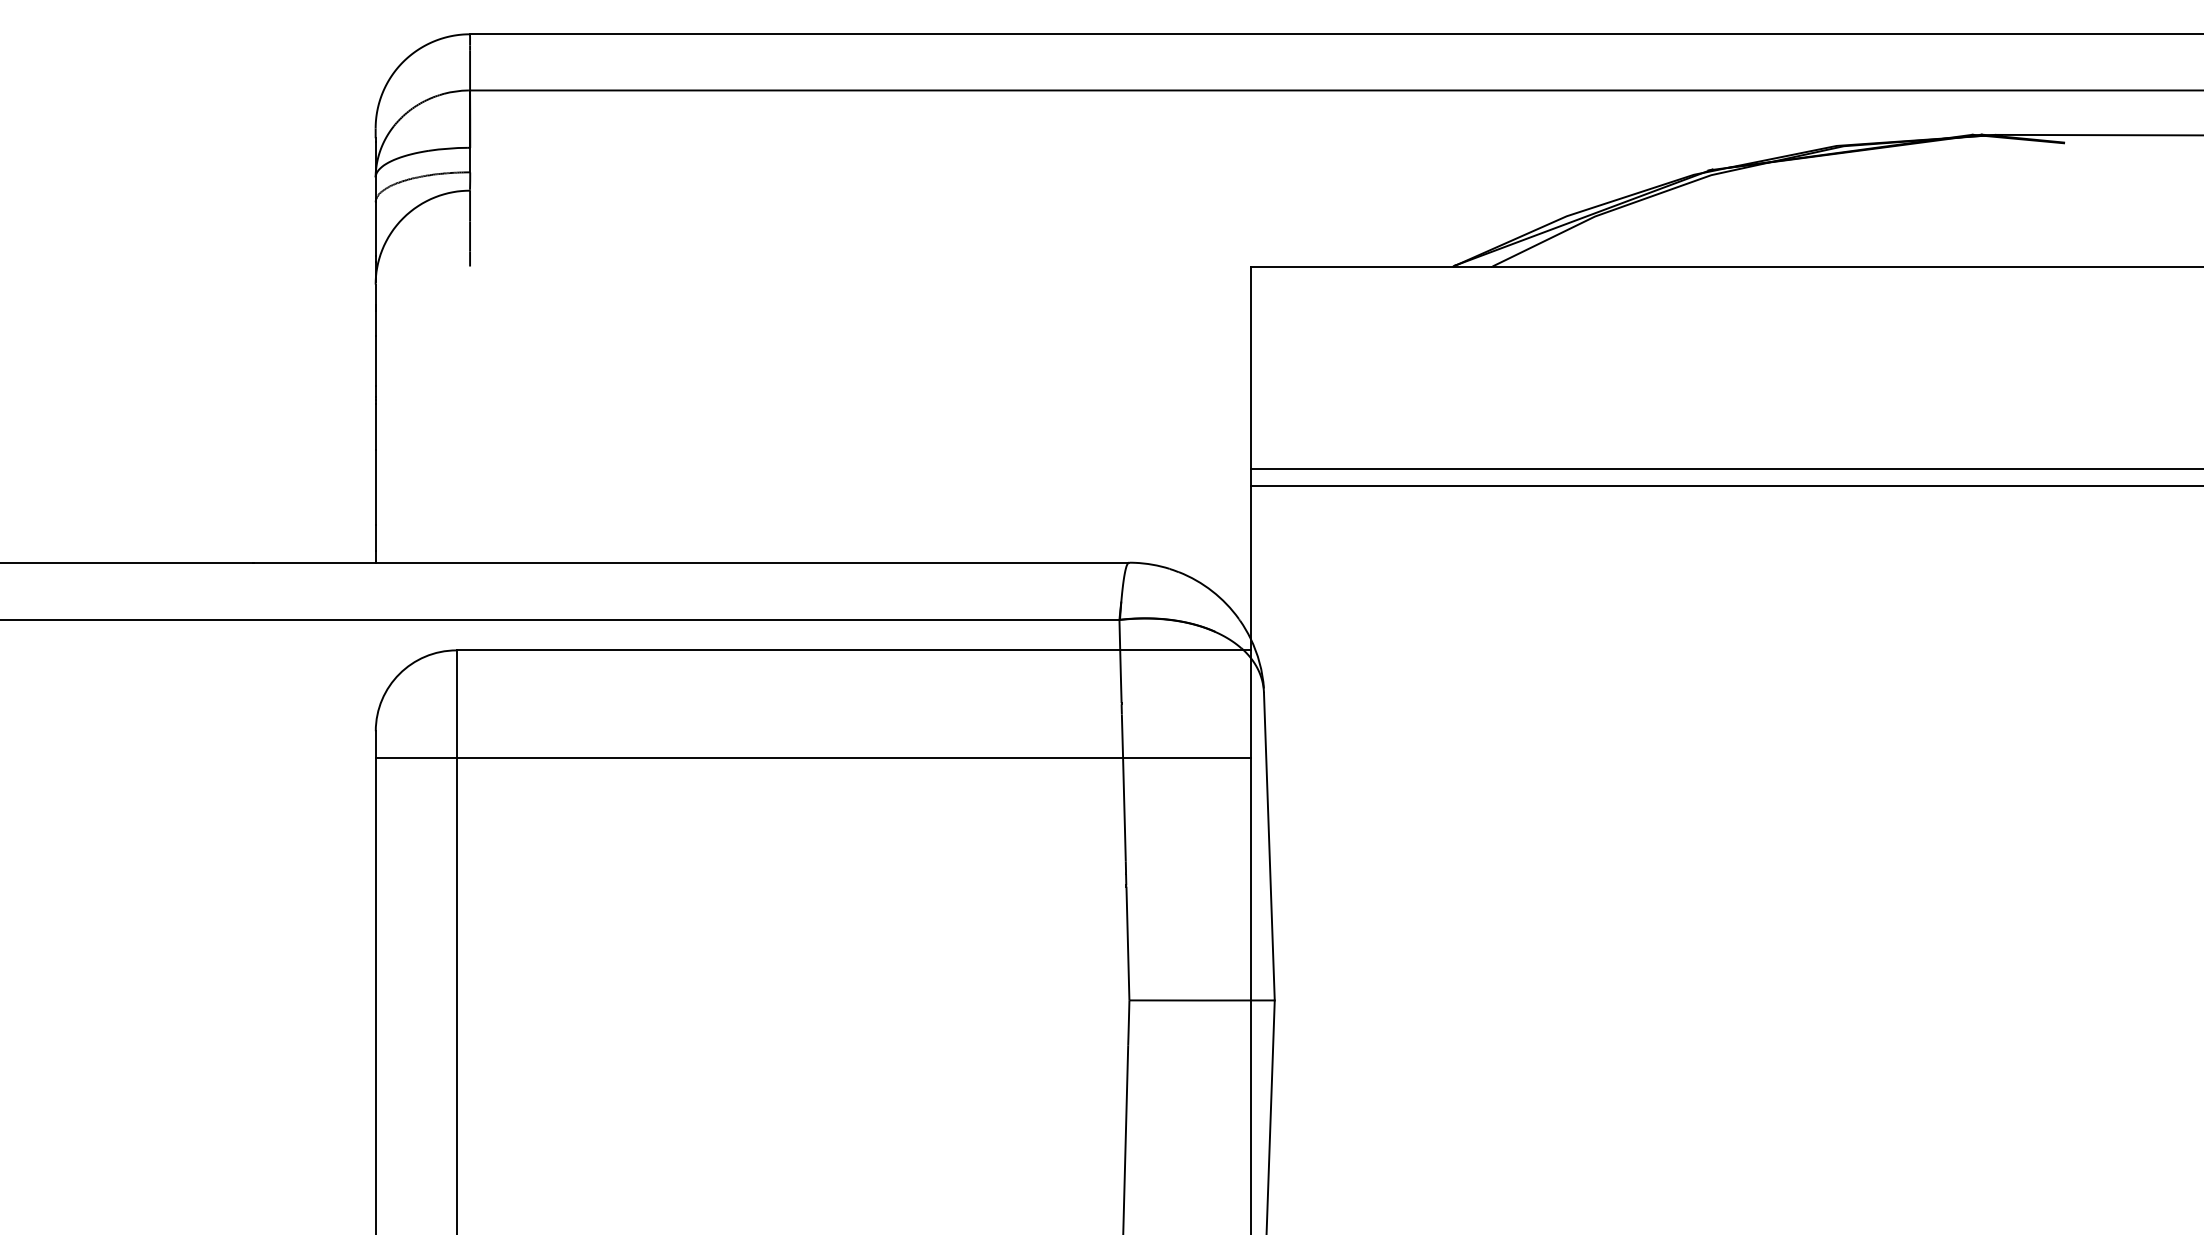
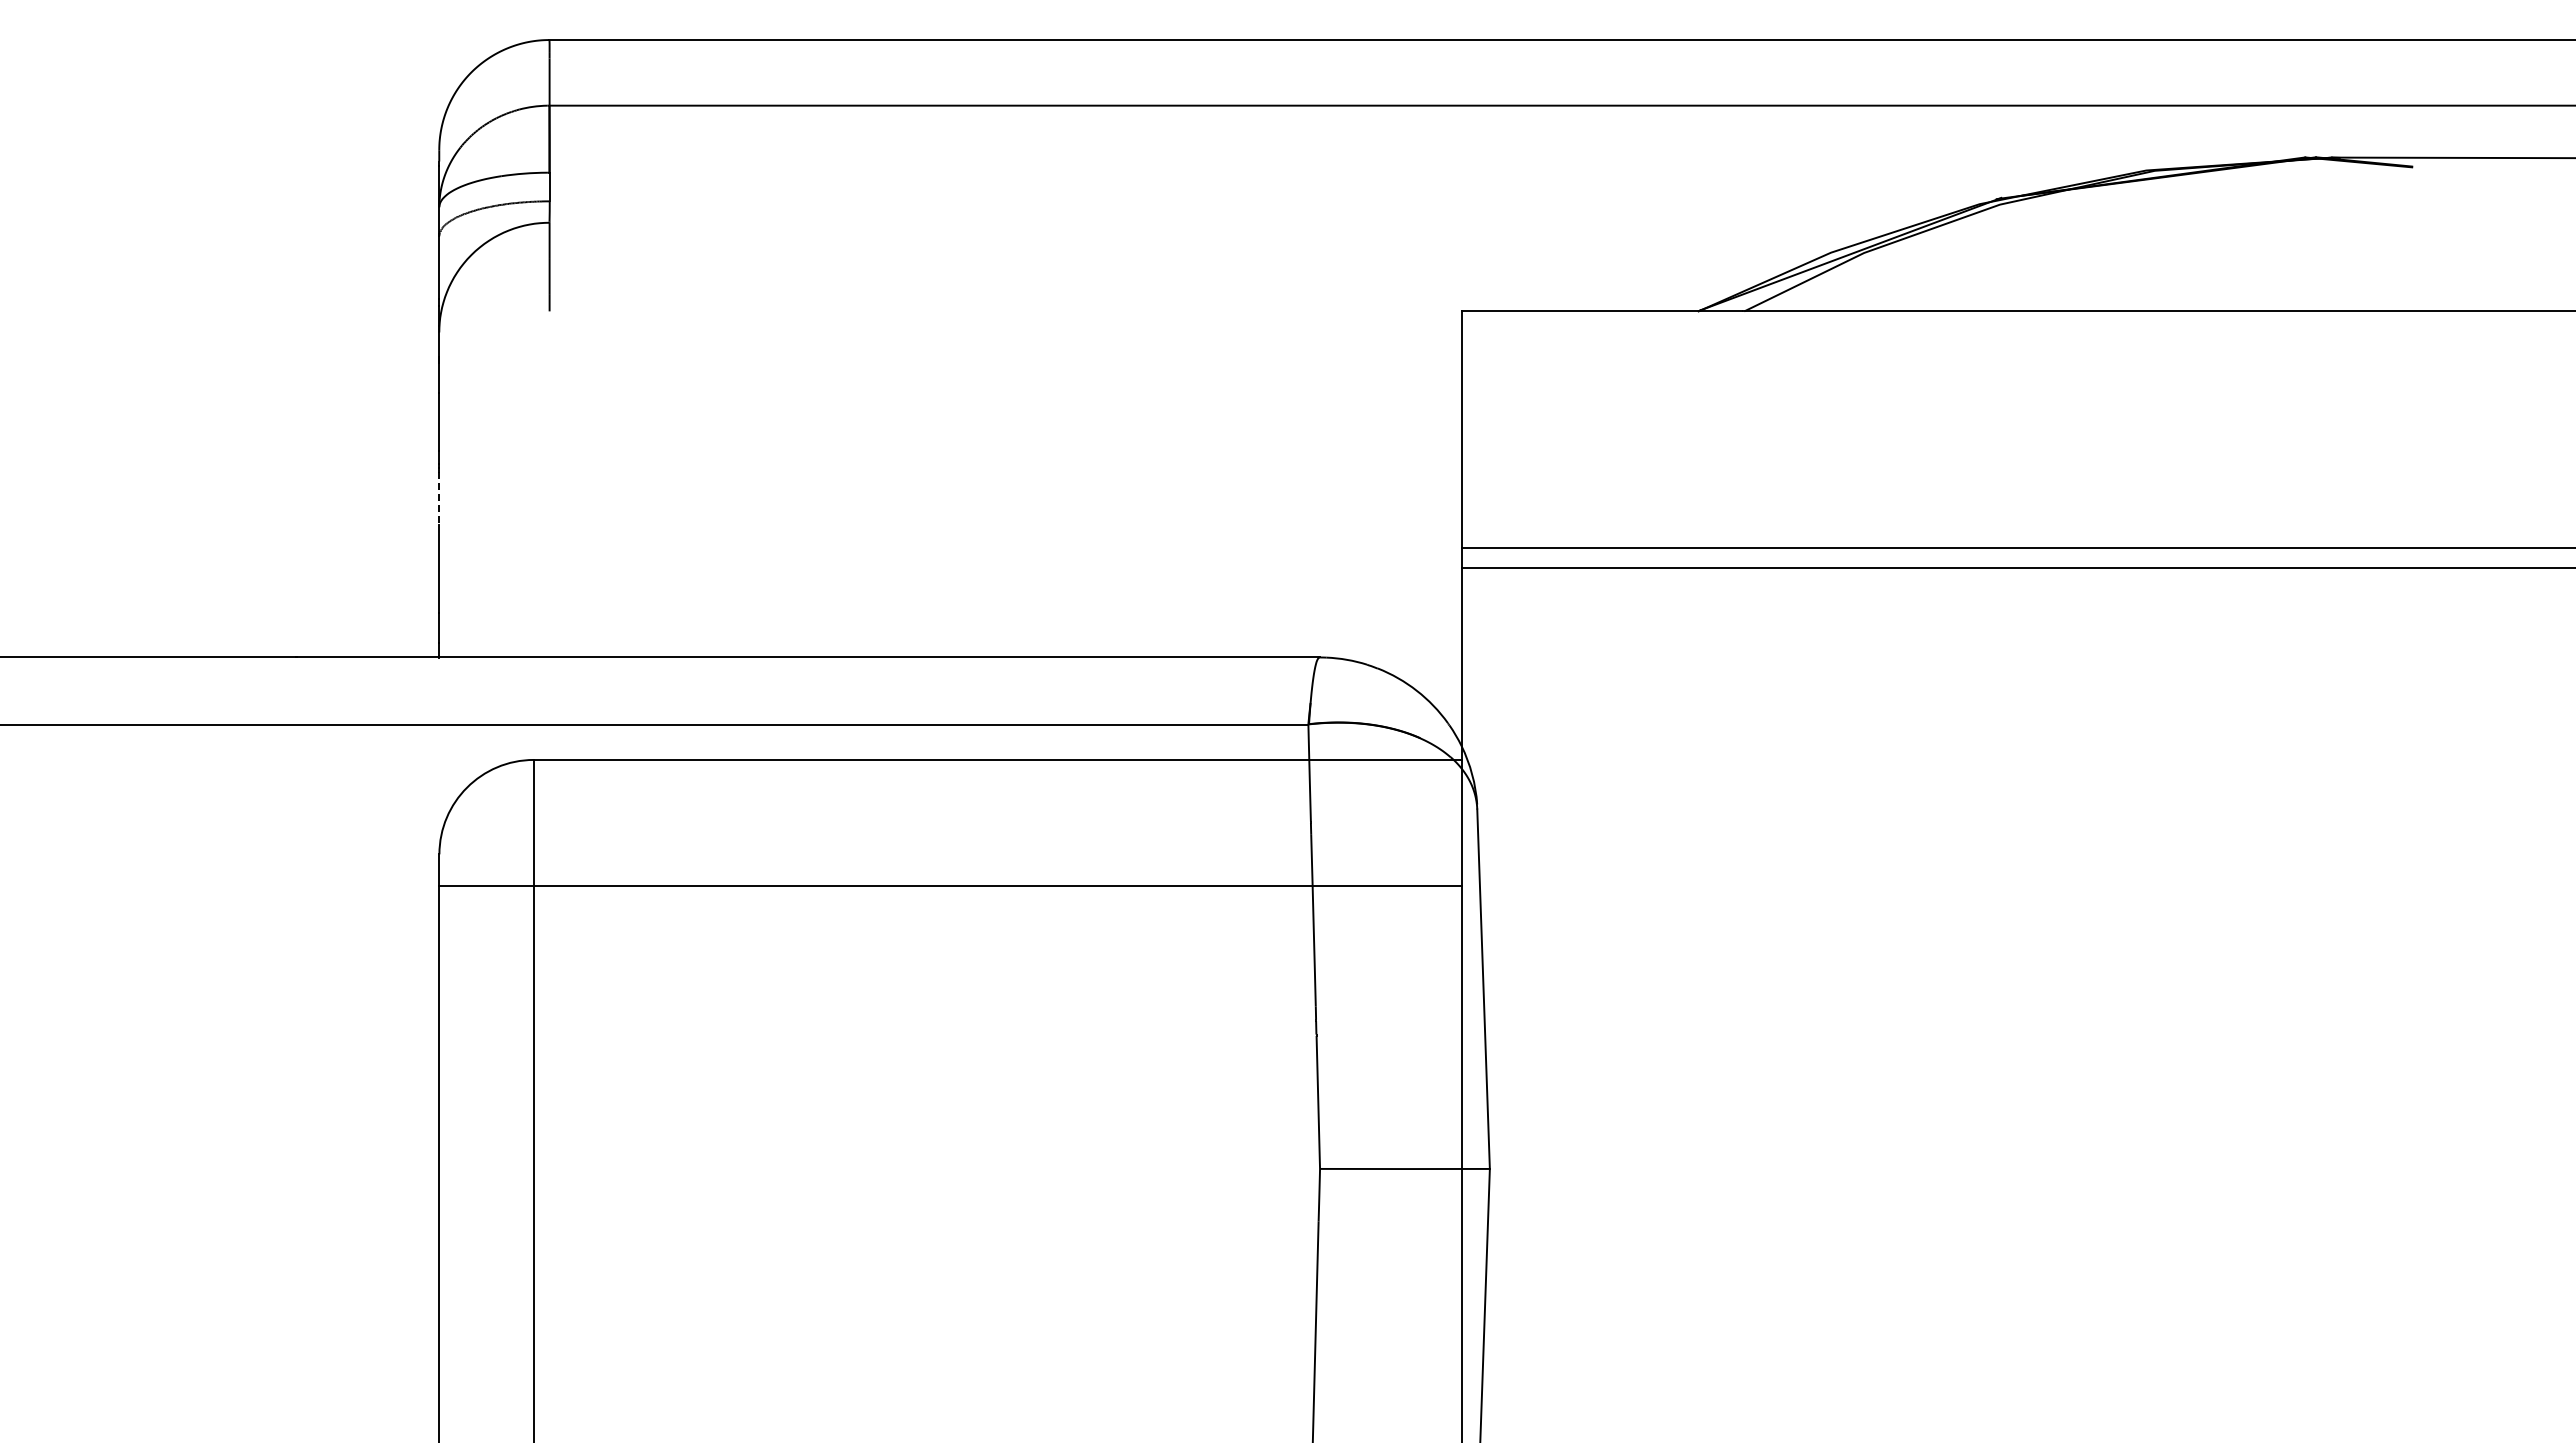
line: (375, 426) -> (439, 498), solid -> dashed

